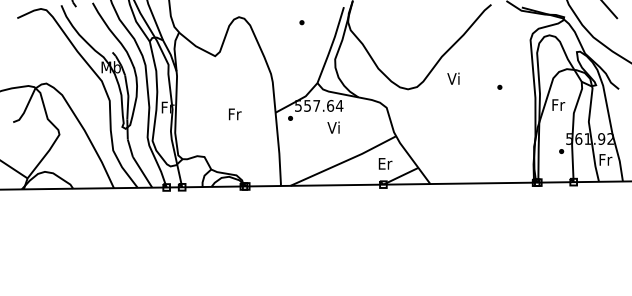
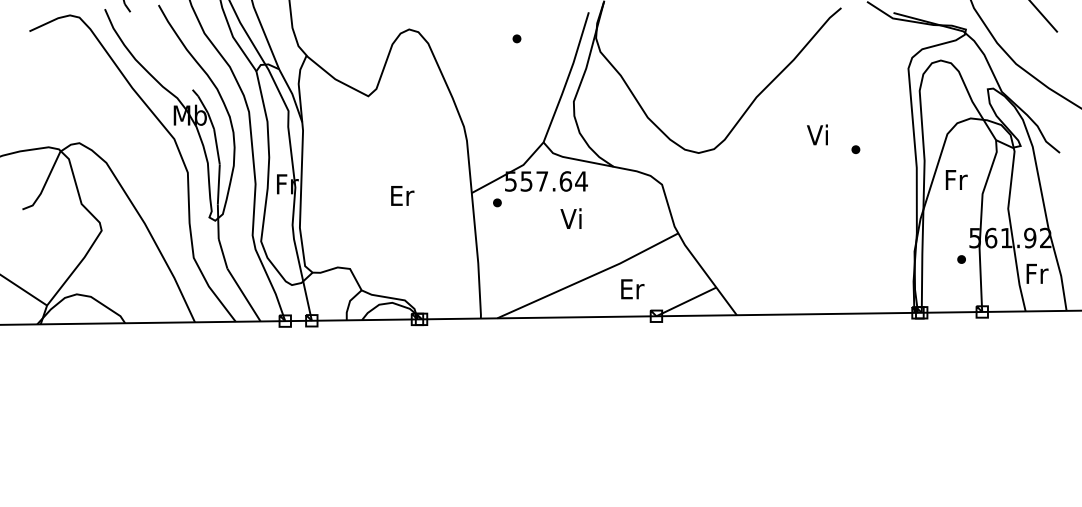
text: (453, 78) -> (817, 134), moved
text: (234, 114) -> (401, 196), Fr -> Er
text: (385, 163) -> (632, 288), moved

